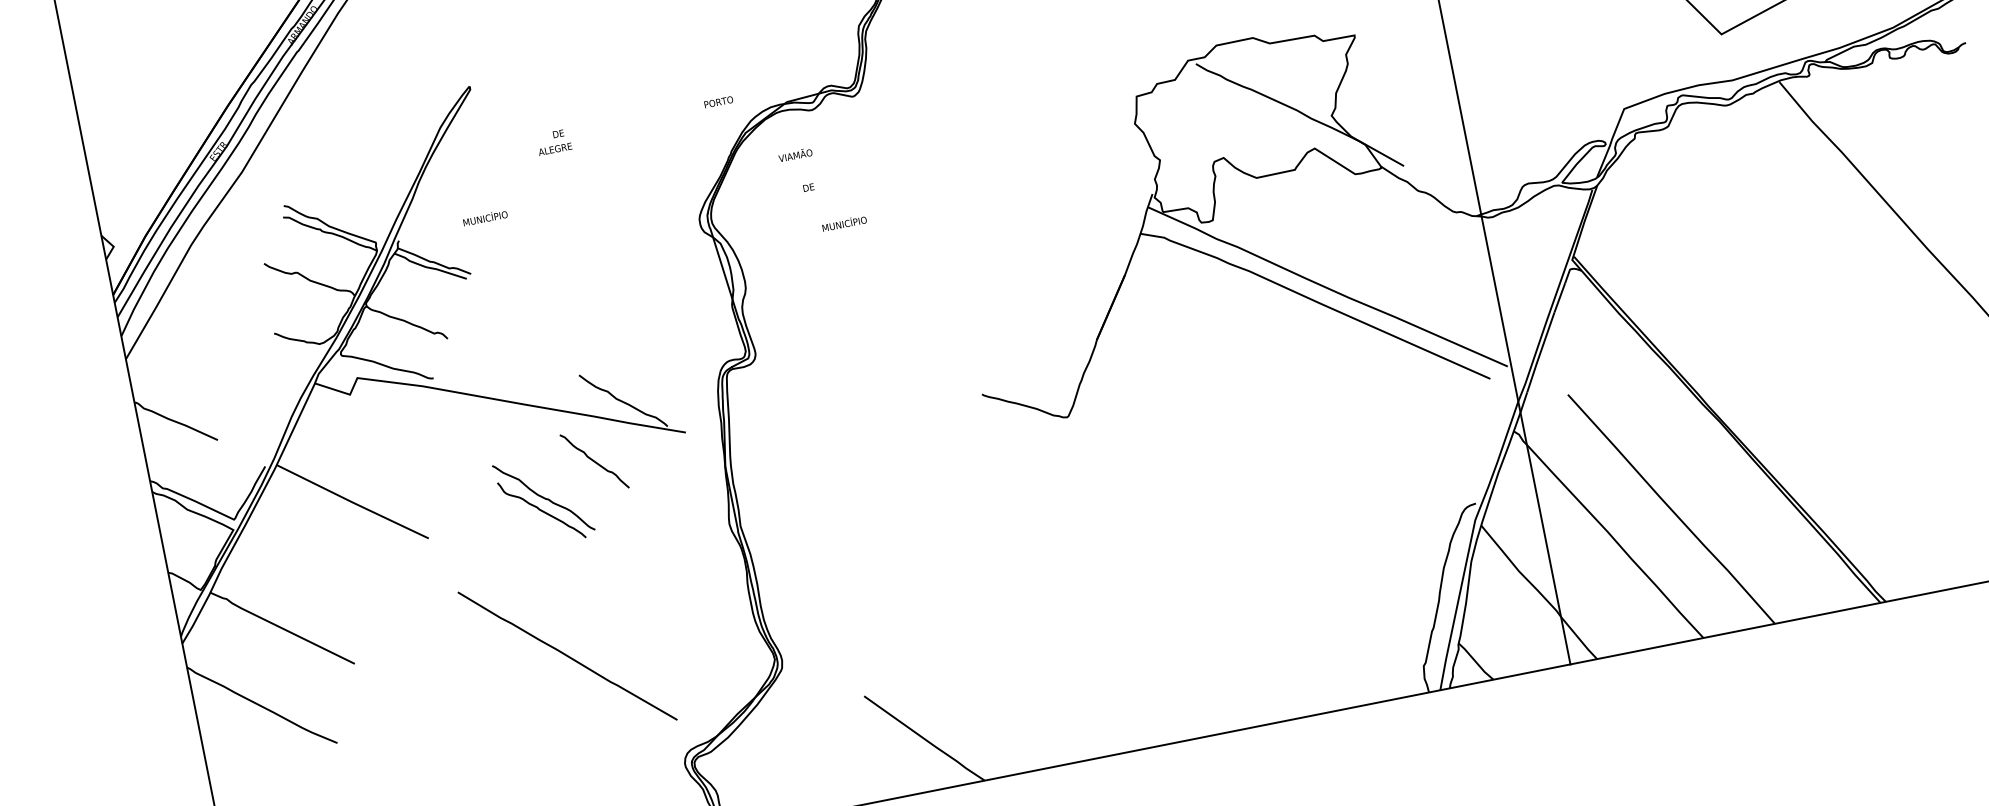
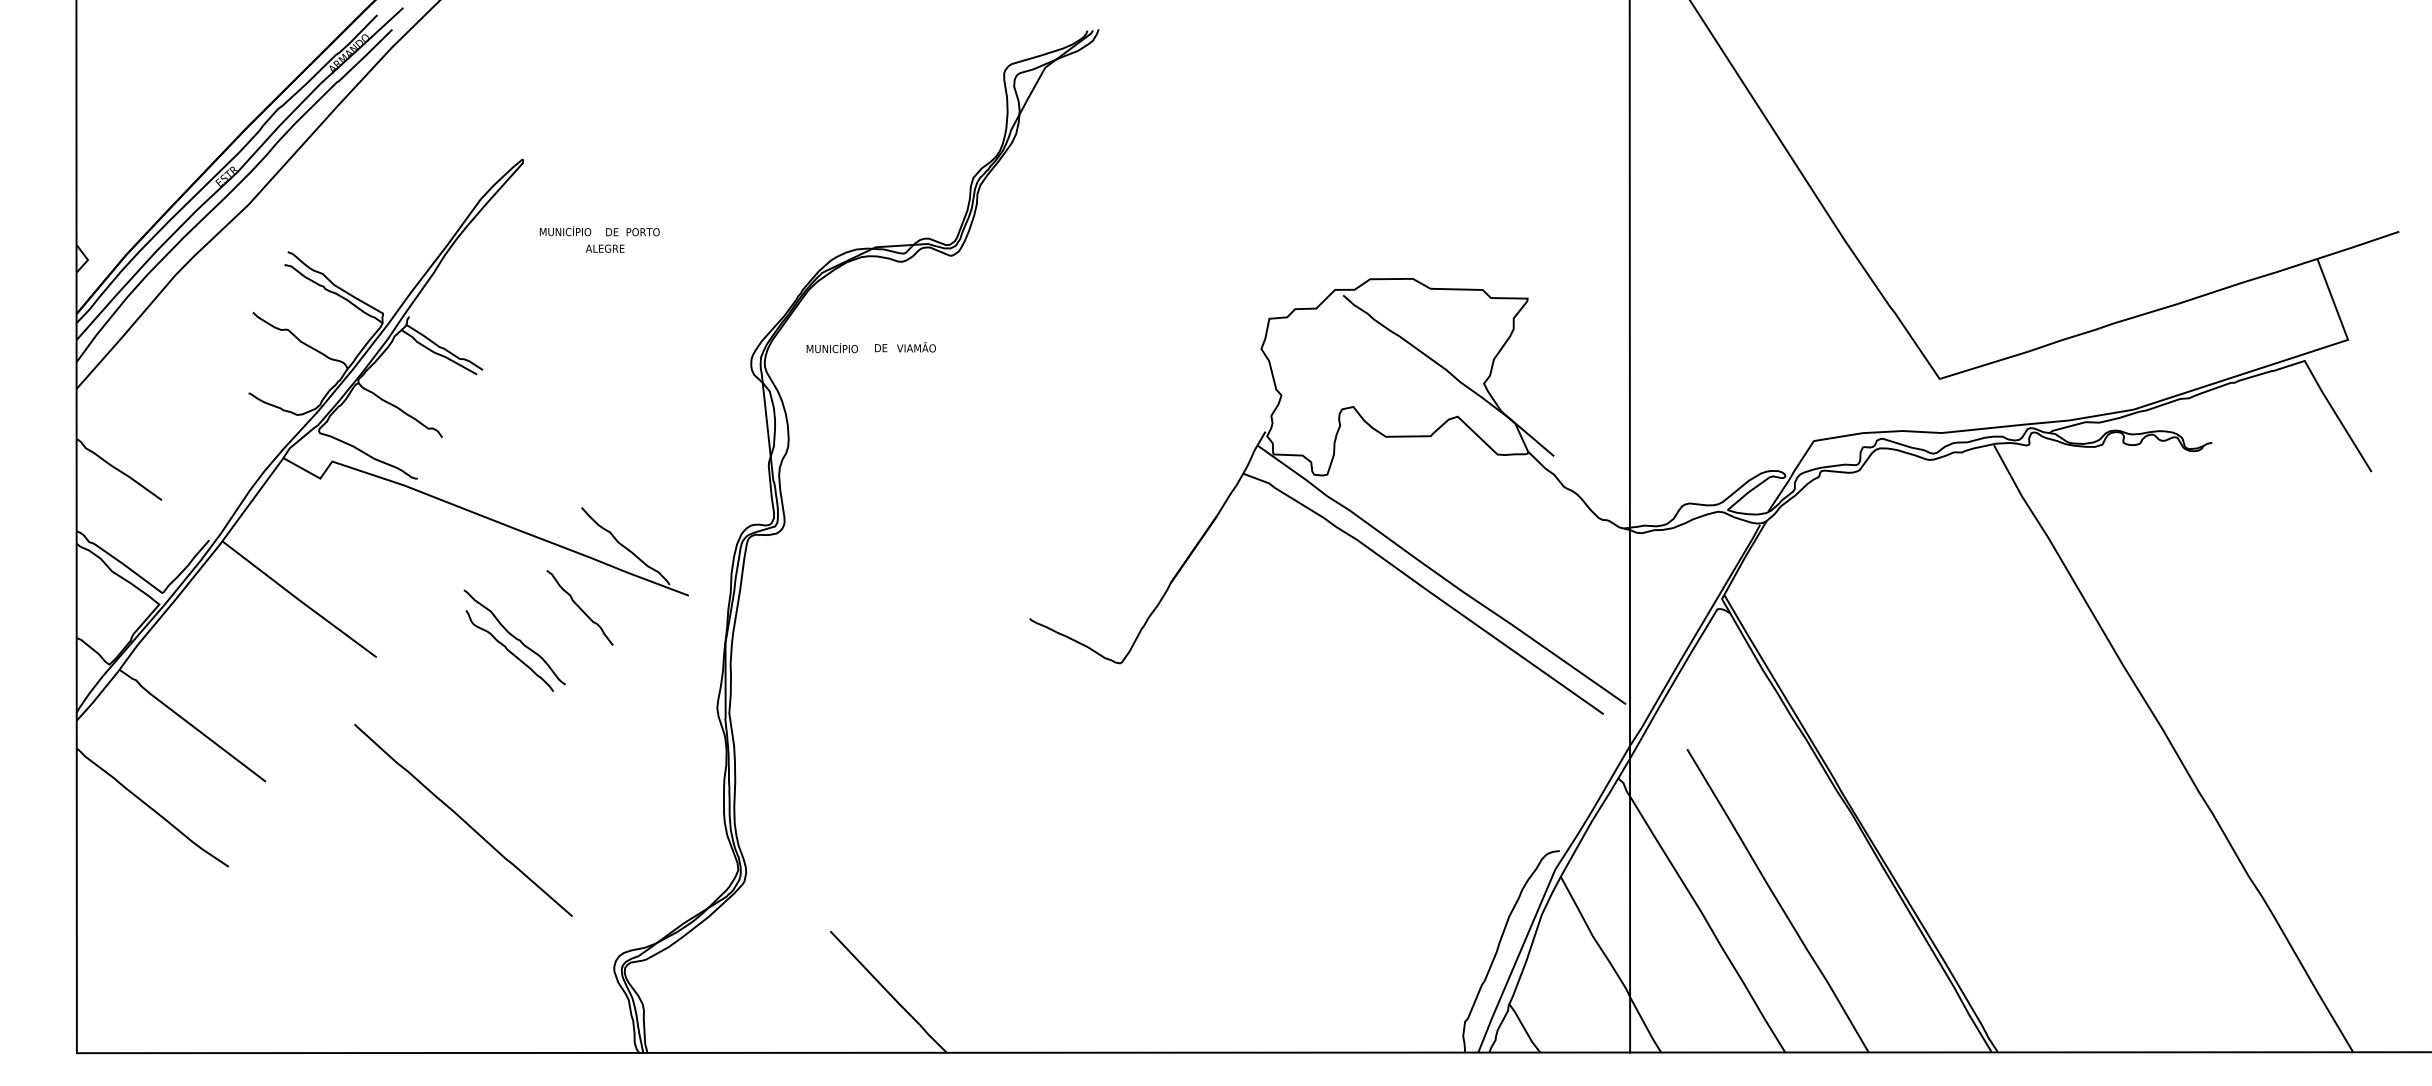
text: (718, 102) -> (642, 232), moved
text: (795, 154) -> (916, 347), moved
text: (485, 218) -> (565, 231), moved
text: (843, 223) -> (831, 348), moved
curve: (567, 656) -> (463, 820), moved

